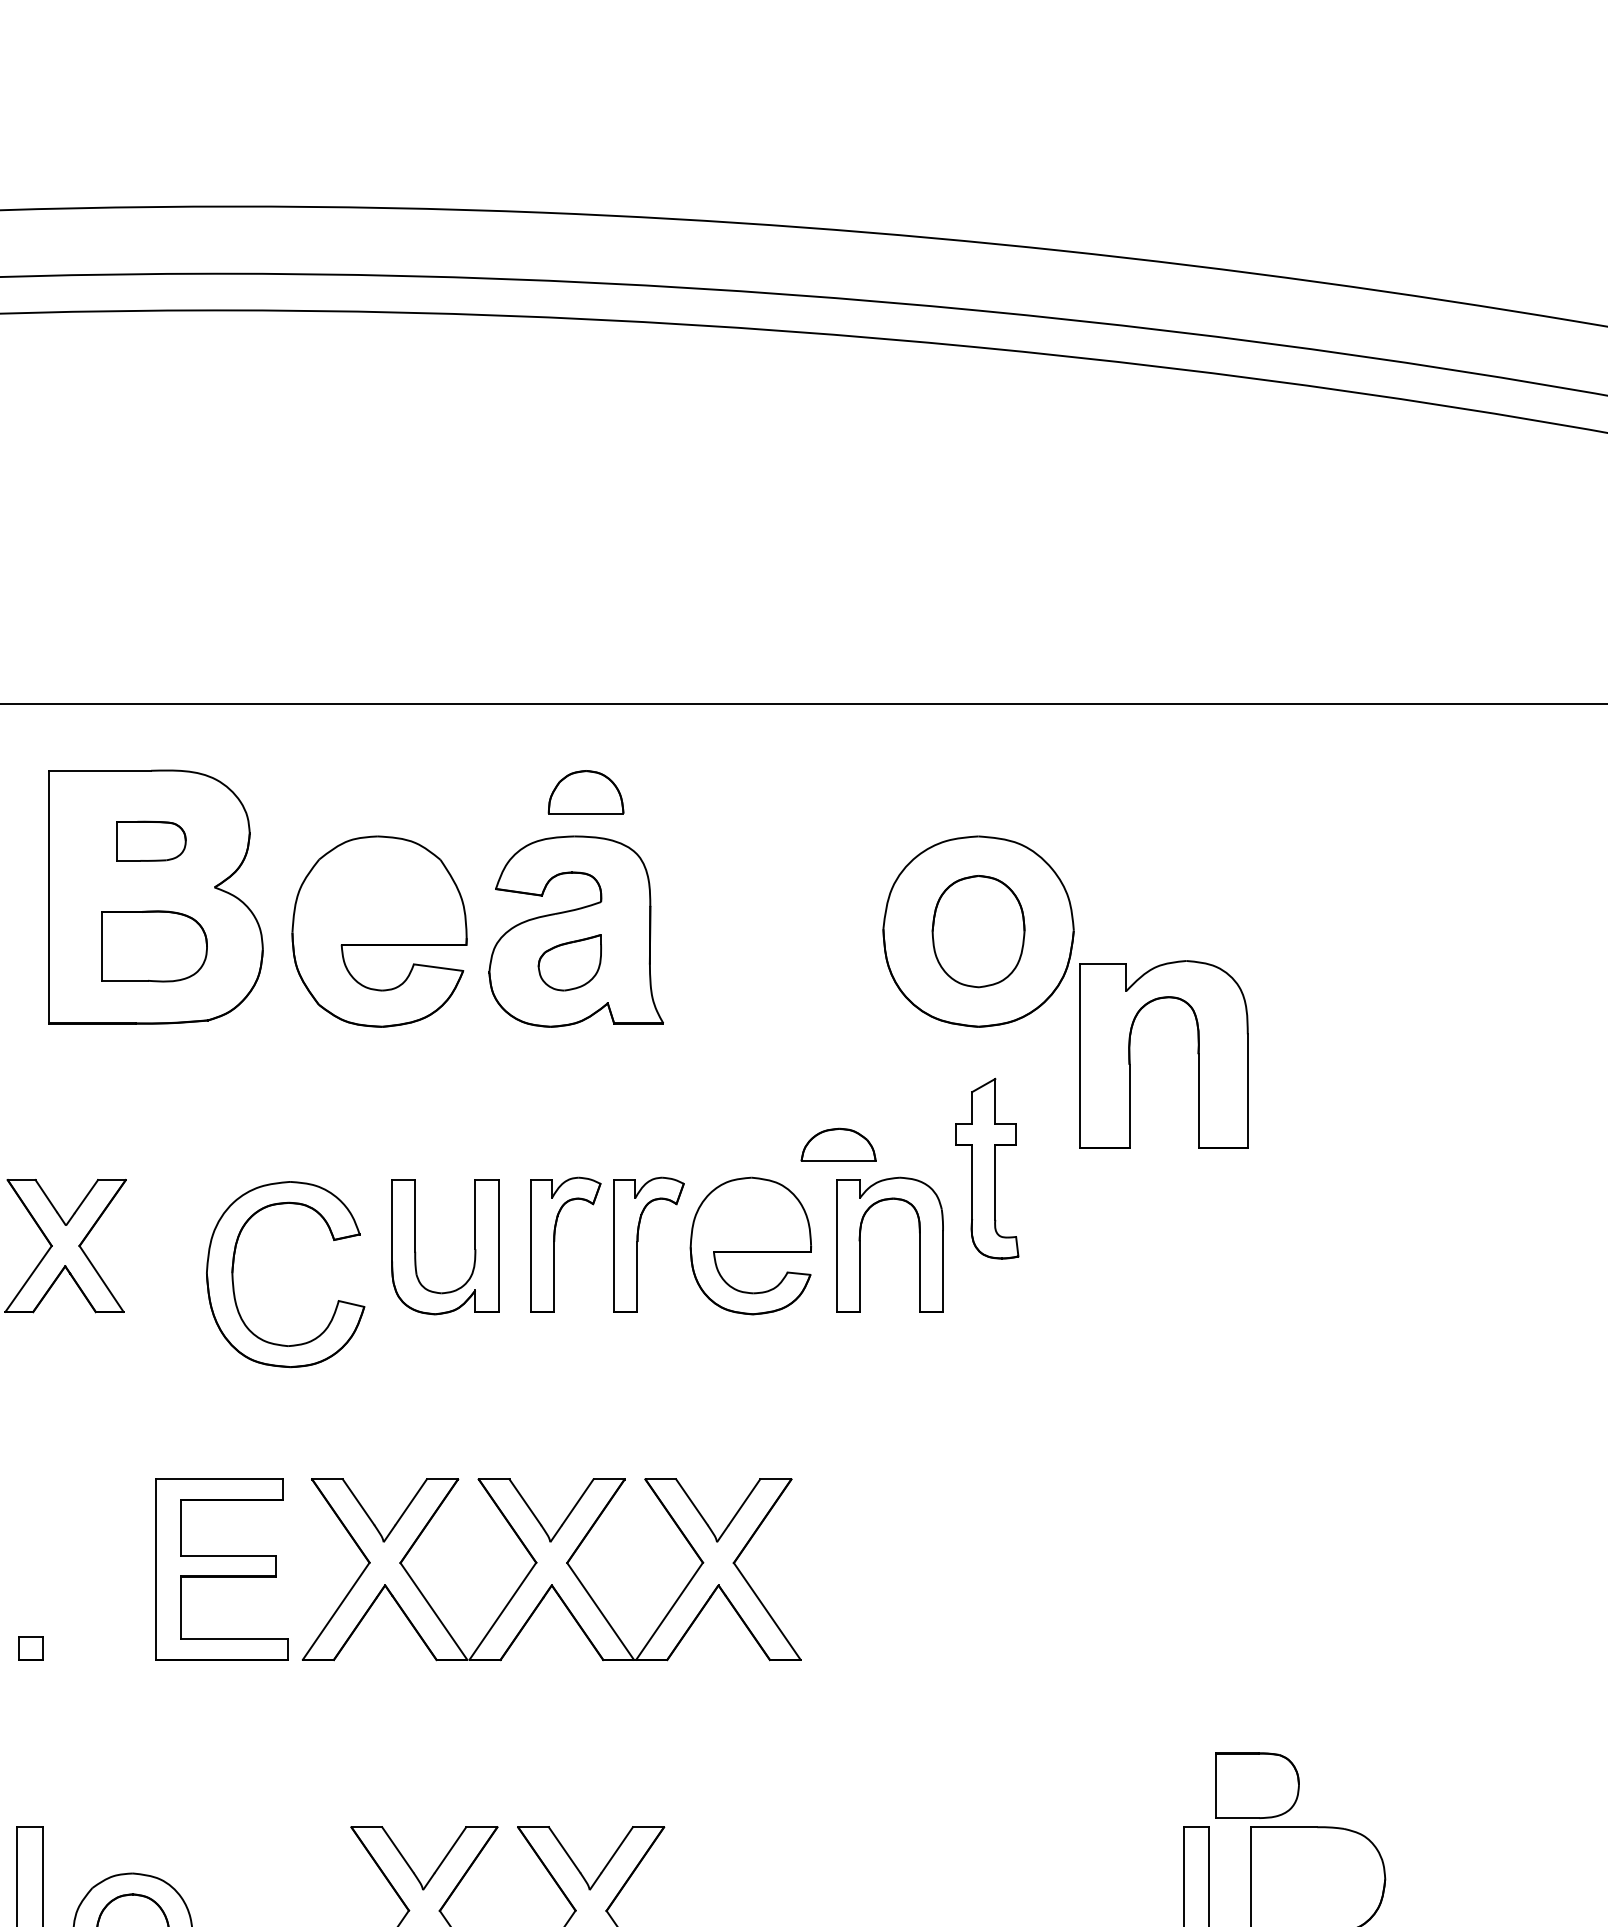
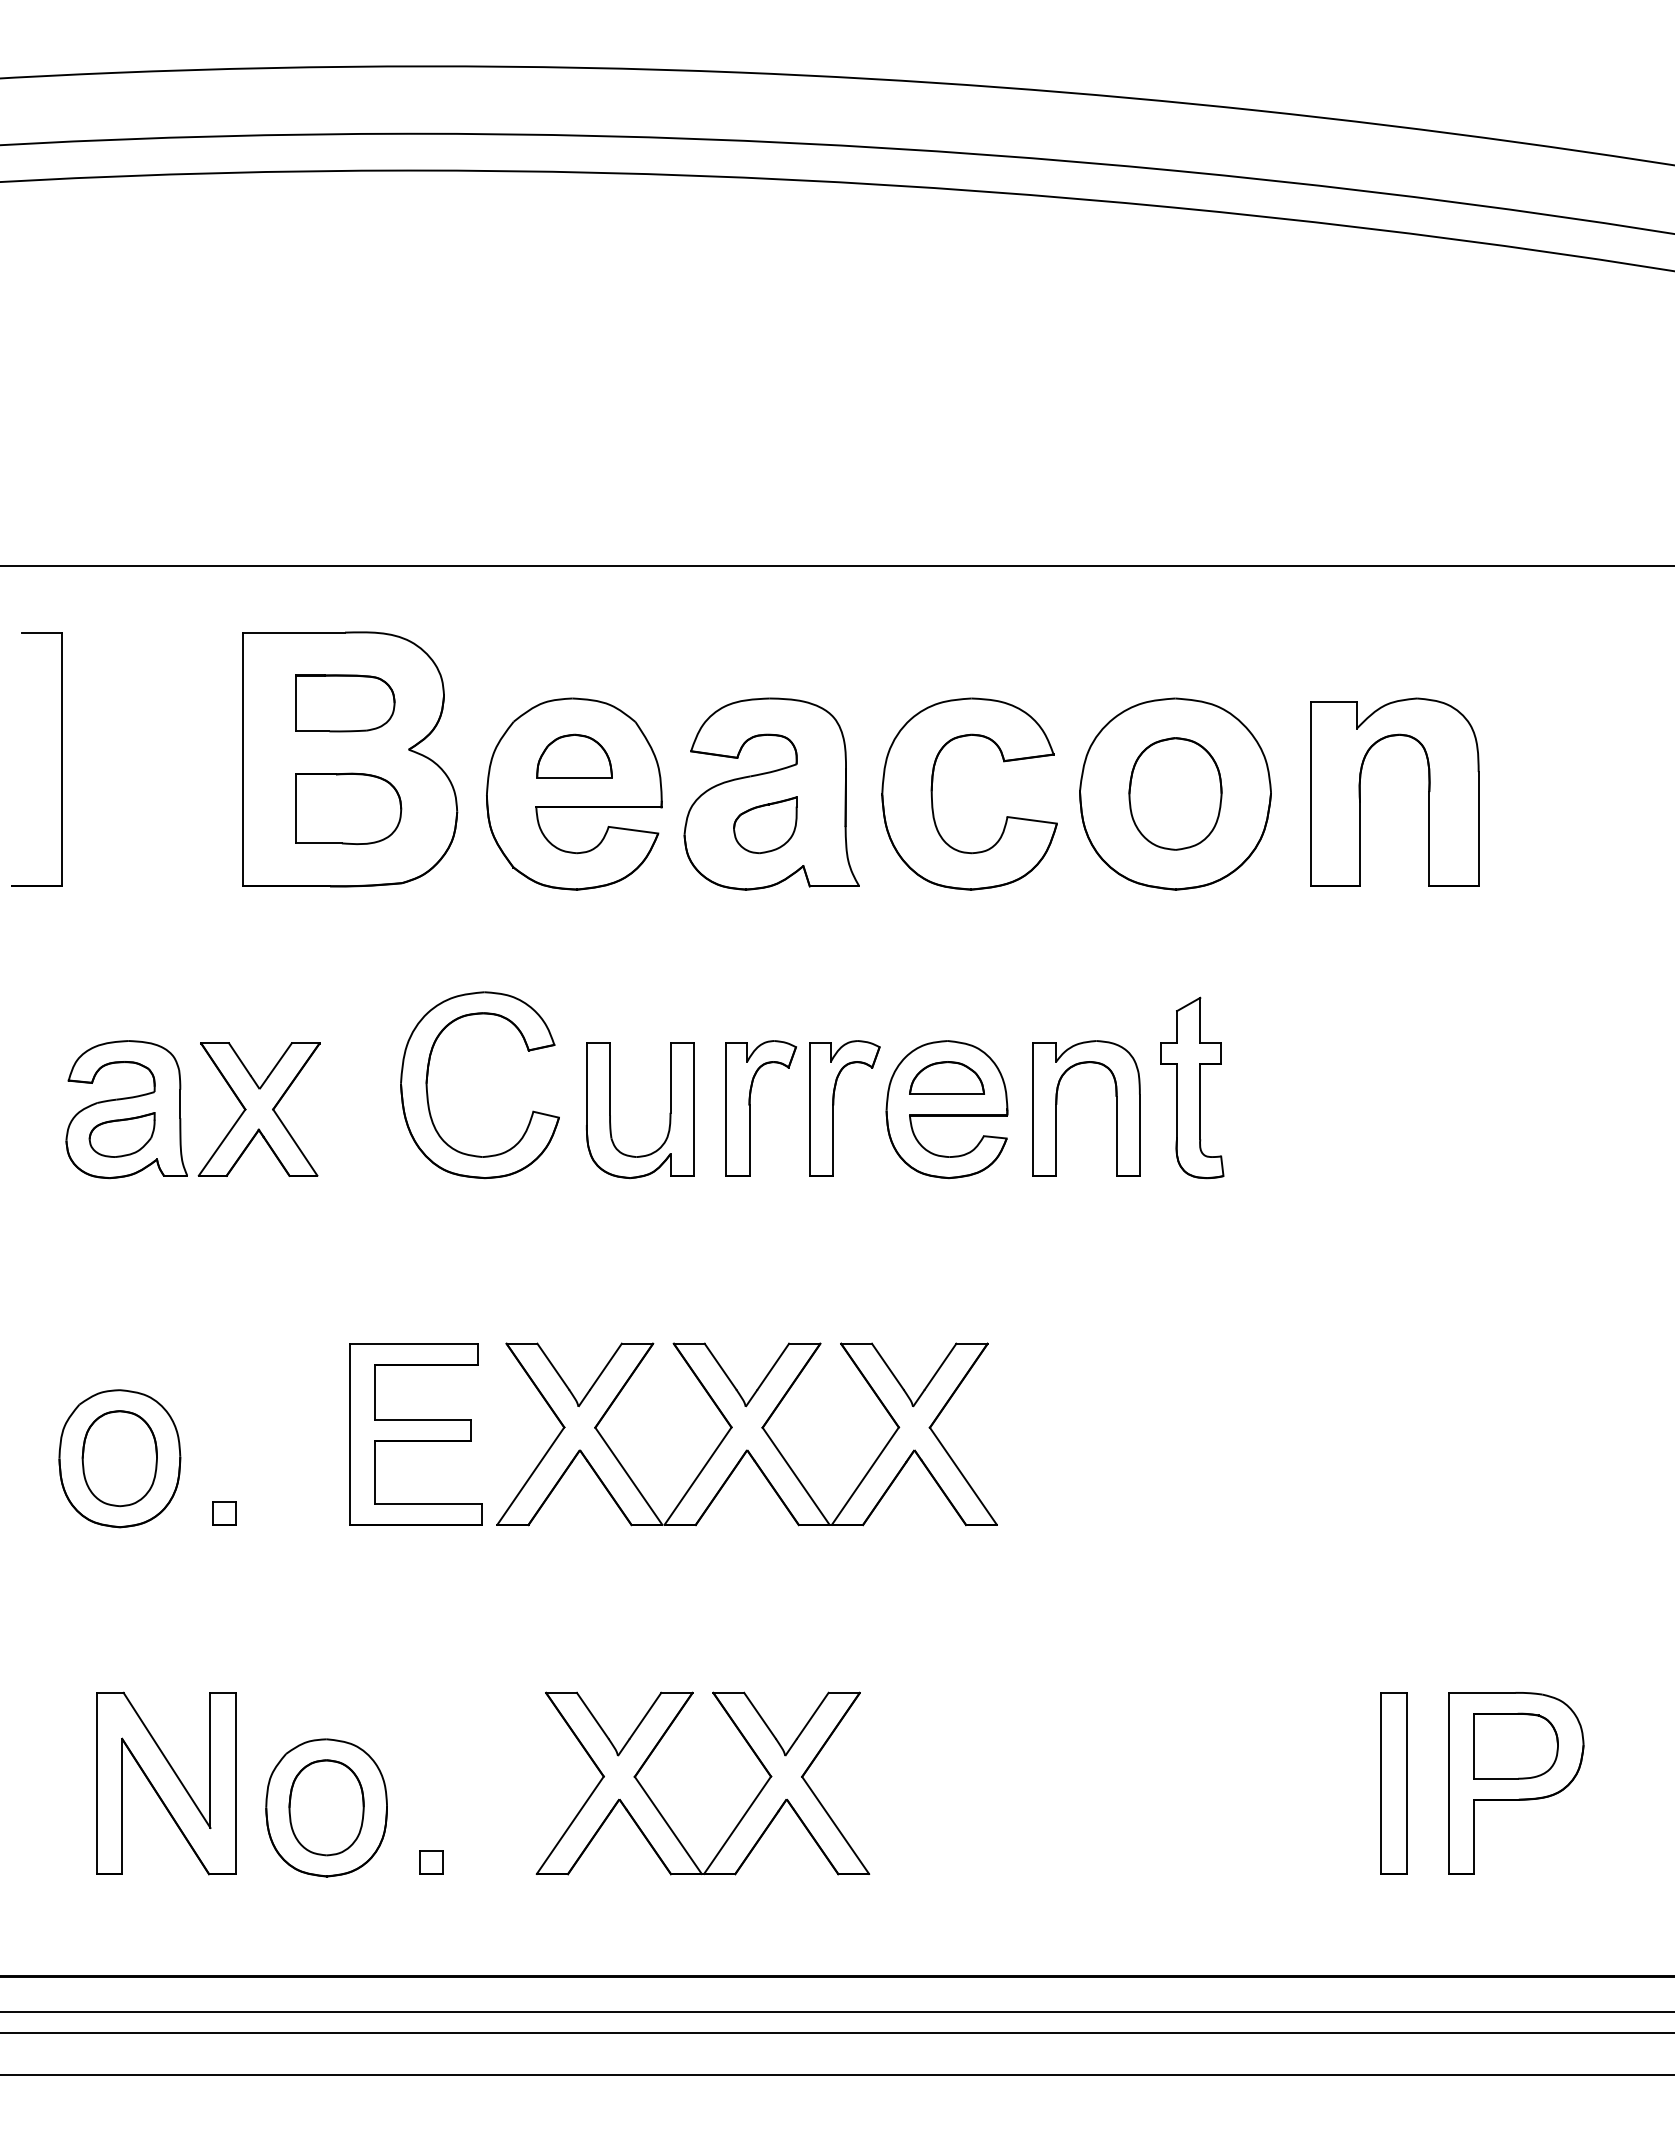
part: (586, 791) -> (574, 755), moved
part: (151, 841) -> (345, 703), size x1.43
part: (736, 931) -> (932, 793), added
part: (1130, 1053) -> (1360, 791), moved
part: (838, 1144) -> (946, 1077), moved
part: (987, 1168) -> (1192, 1087), moved
part: (234, 1282) -> (428, 1093), moved
part: (1256, 1785) -> (1515, 1745), moved

